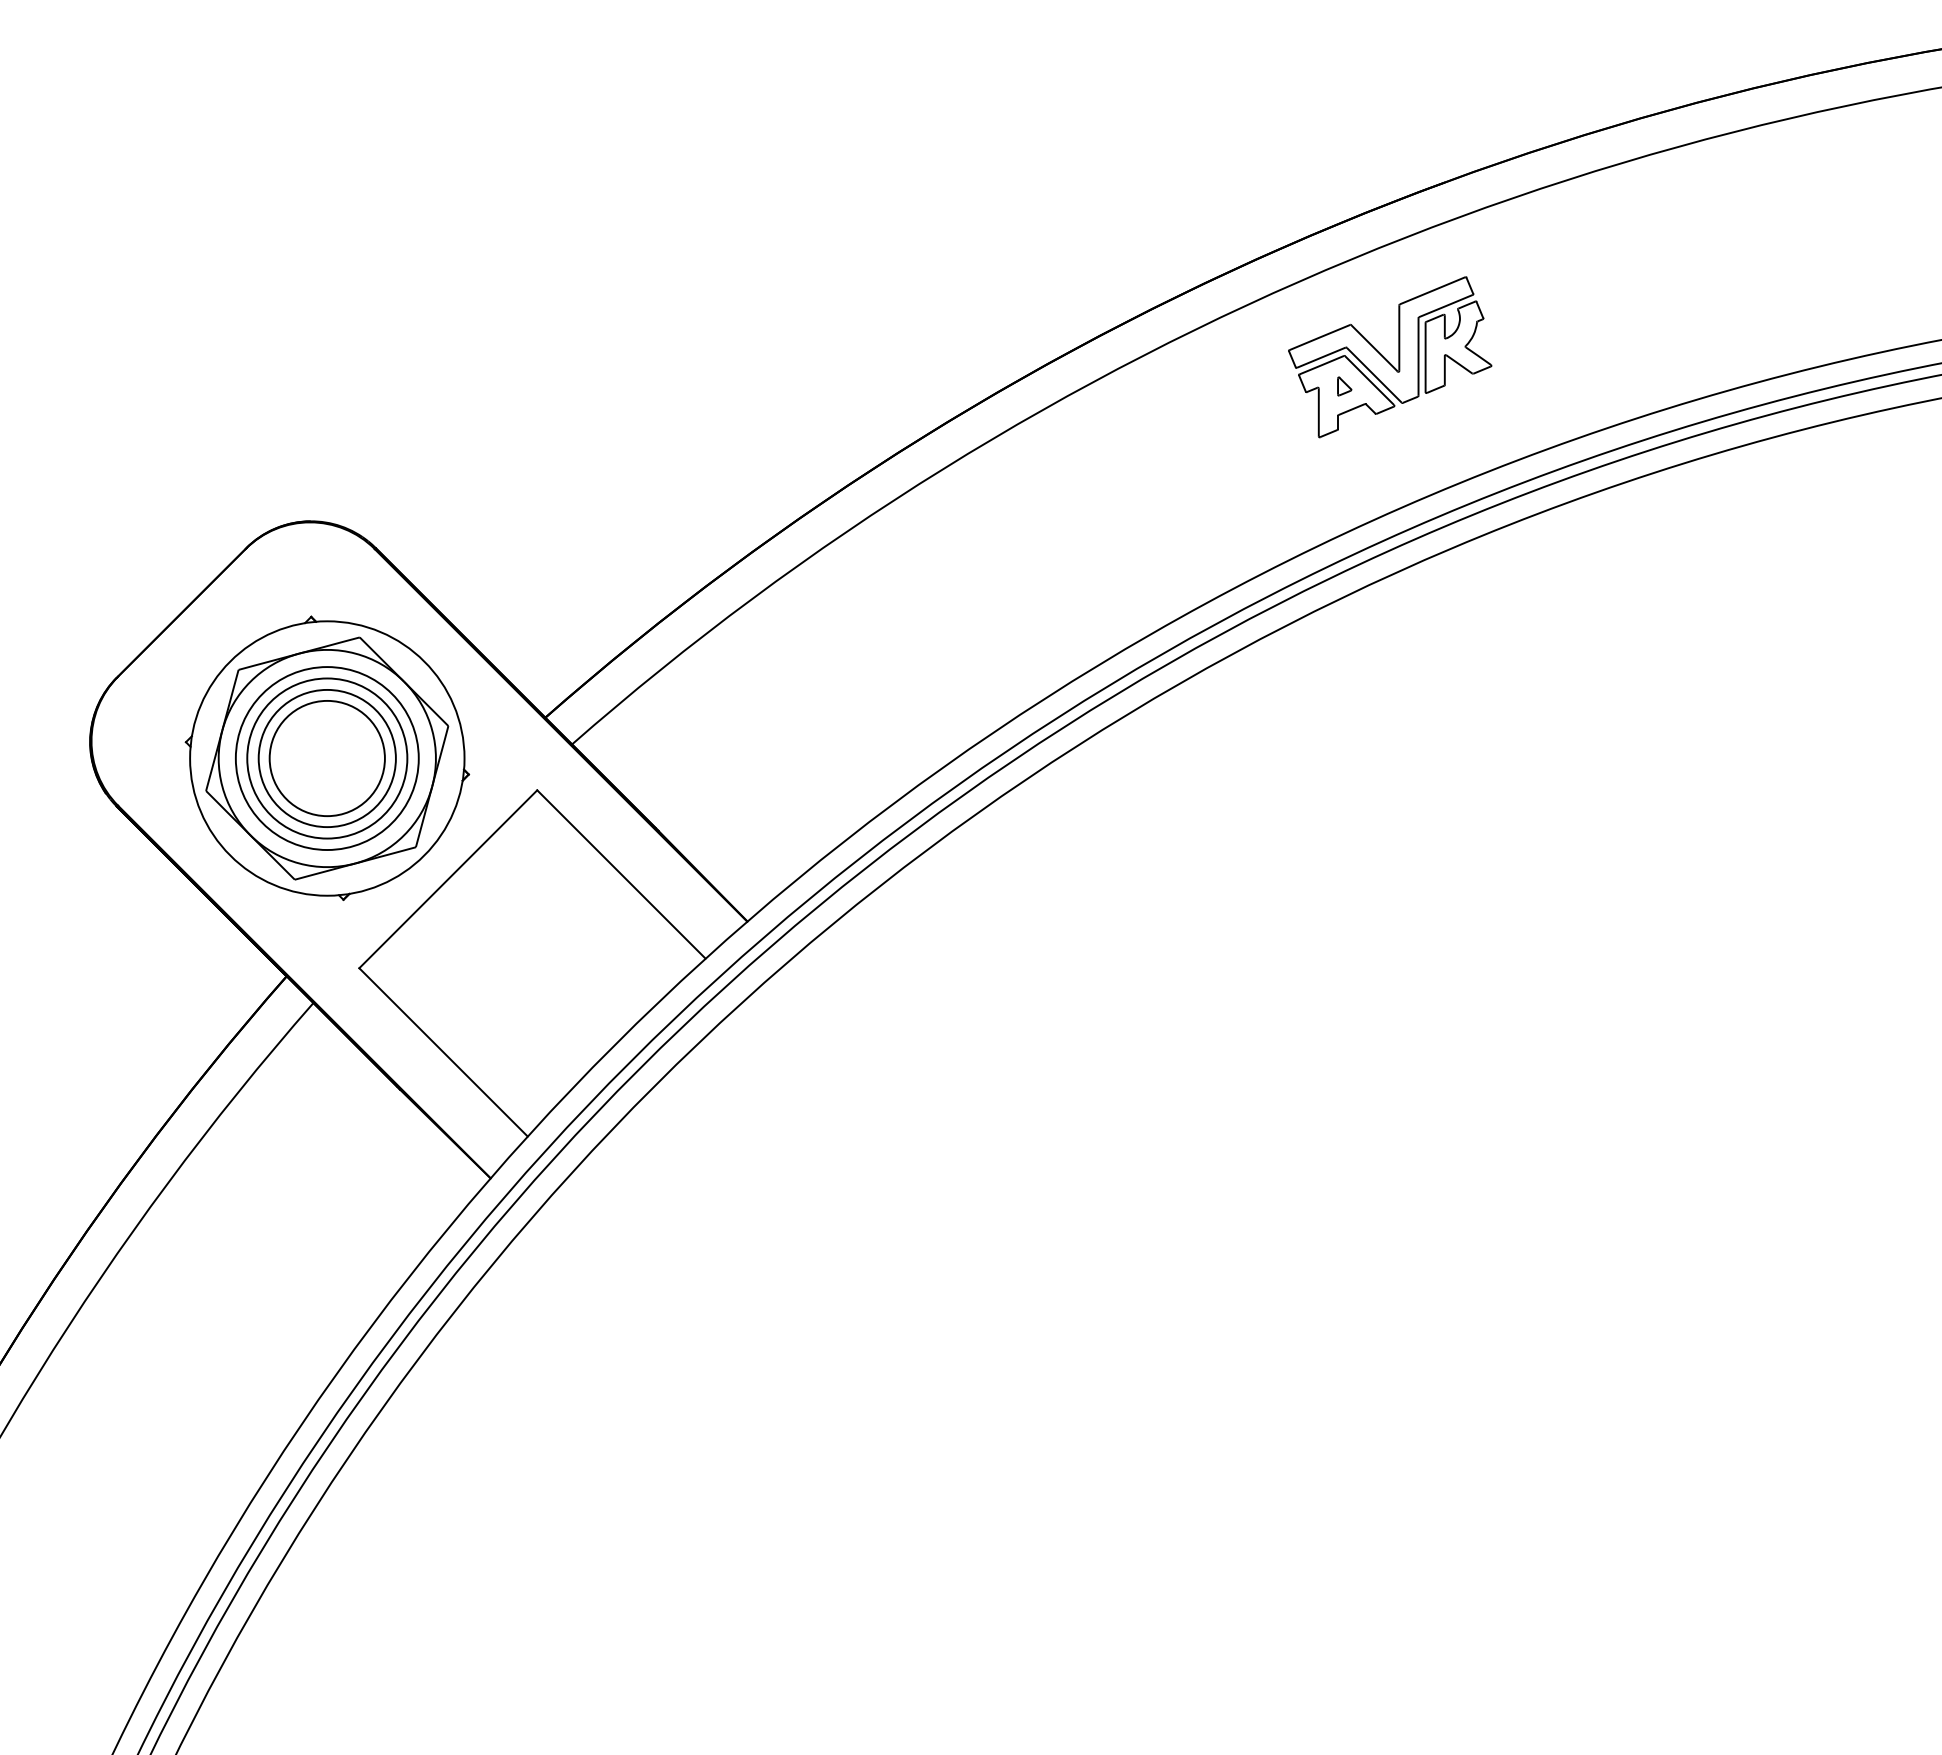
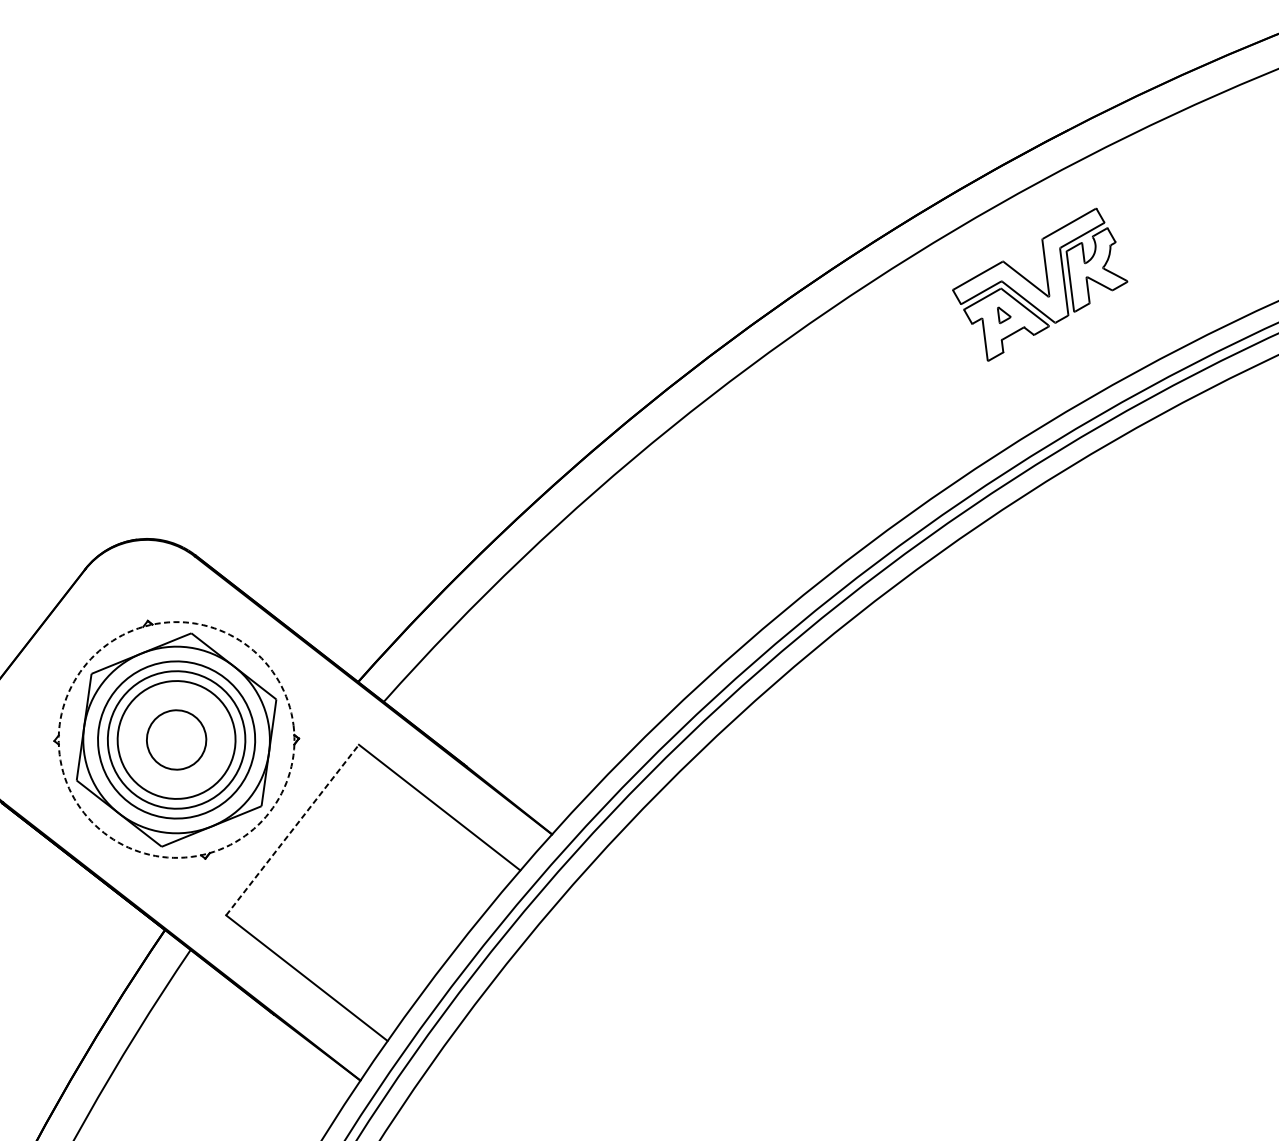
circle: (326, 758) -> (175, 740), size x0.6
circle: (327, 758) -> (176, 739), solid -> dashed
line: (448, 879) -> (292, 830), solid -> dashed

